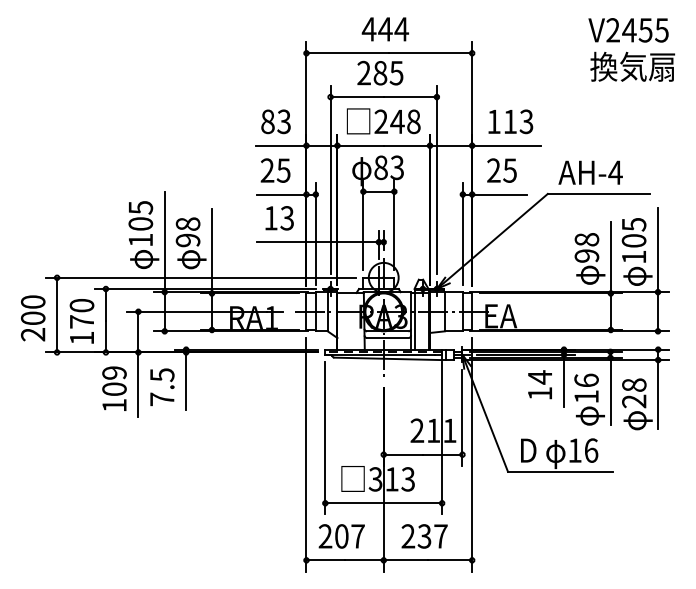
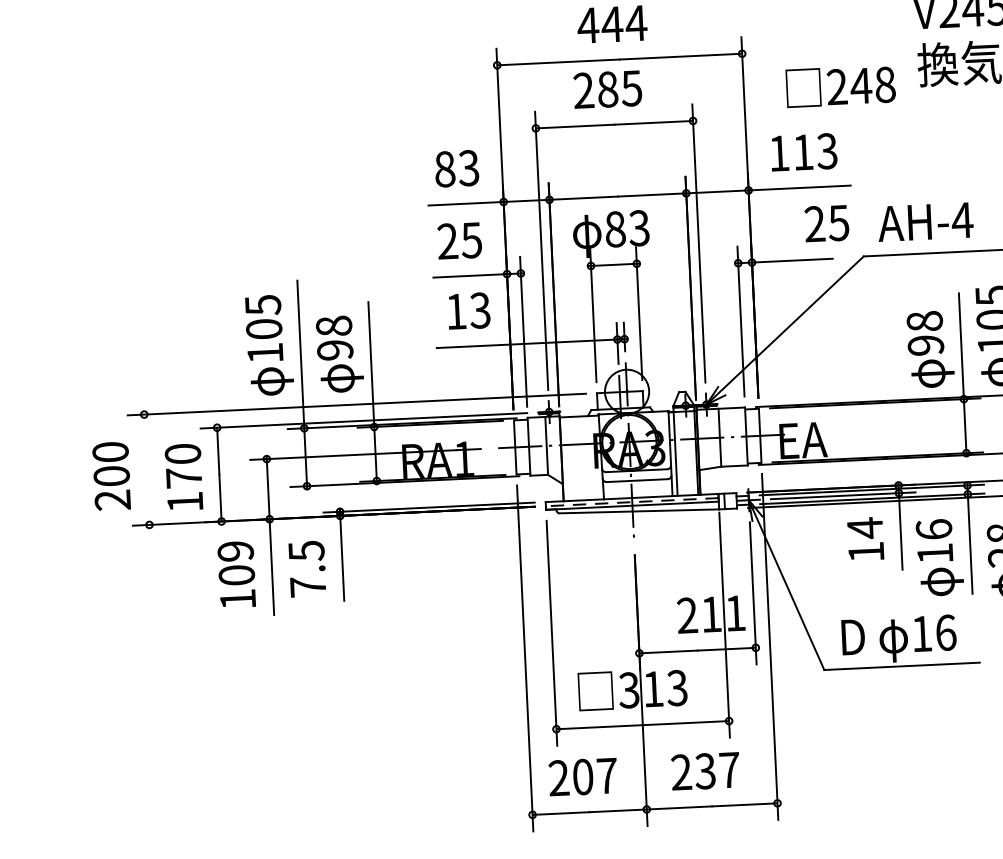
text: (383, 121) -> (840, 86), moved
text: (501, 170) -> (826, 223), moved
line: (57, 314) -> (147, 468), removed

